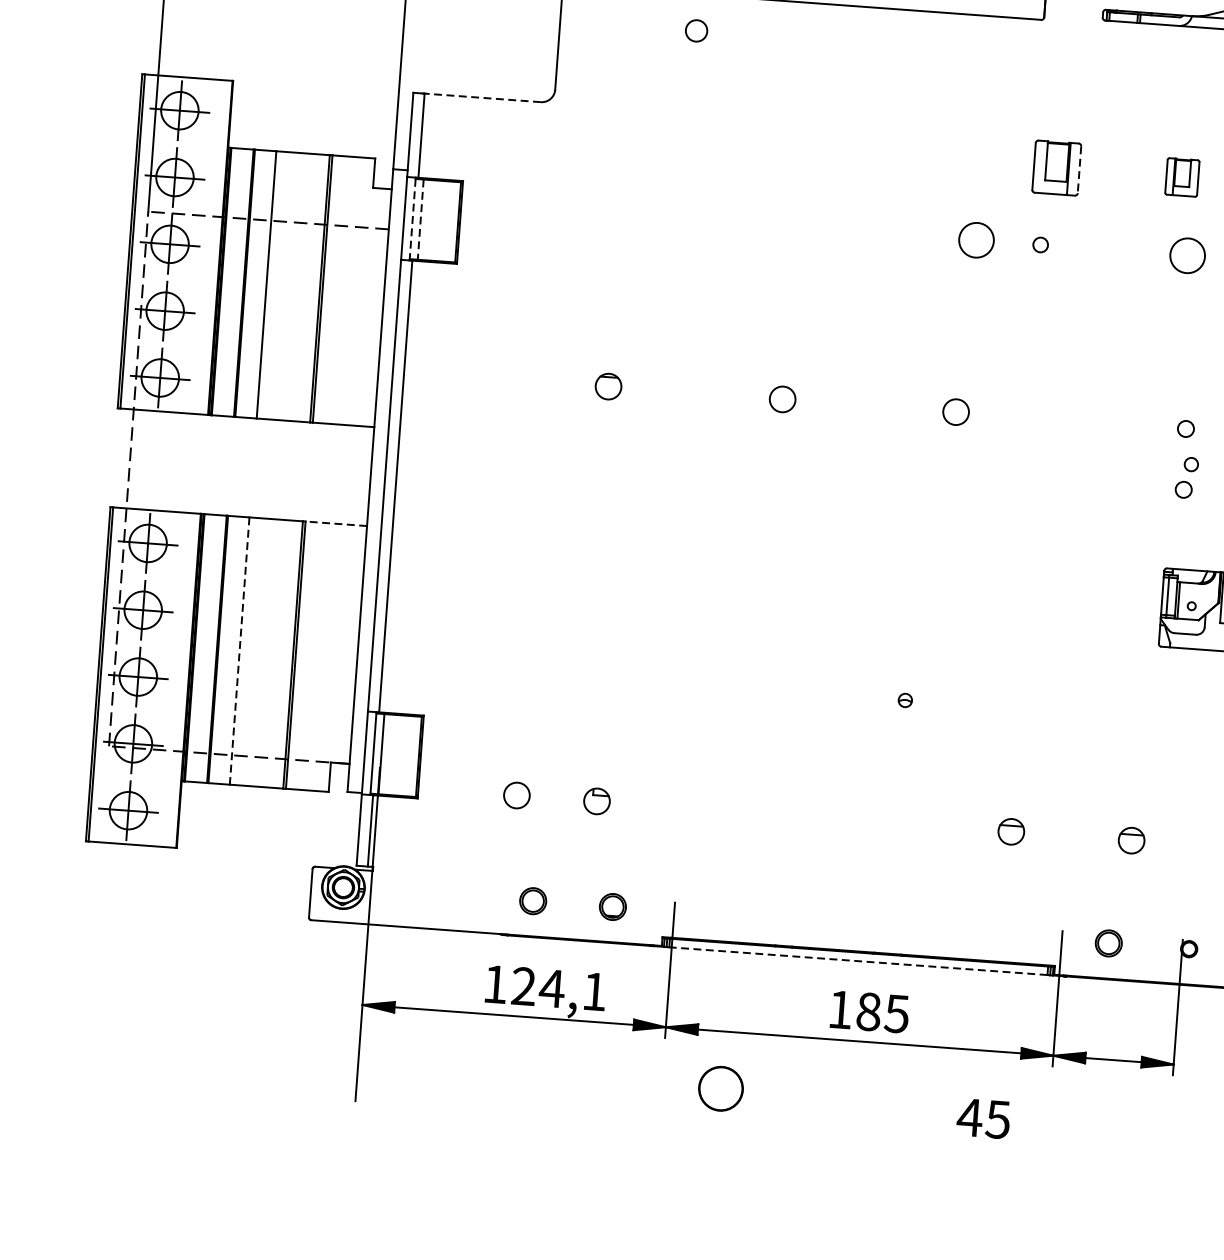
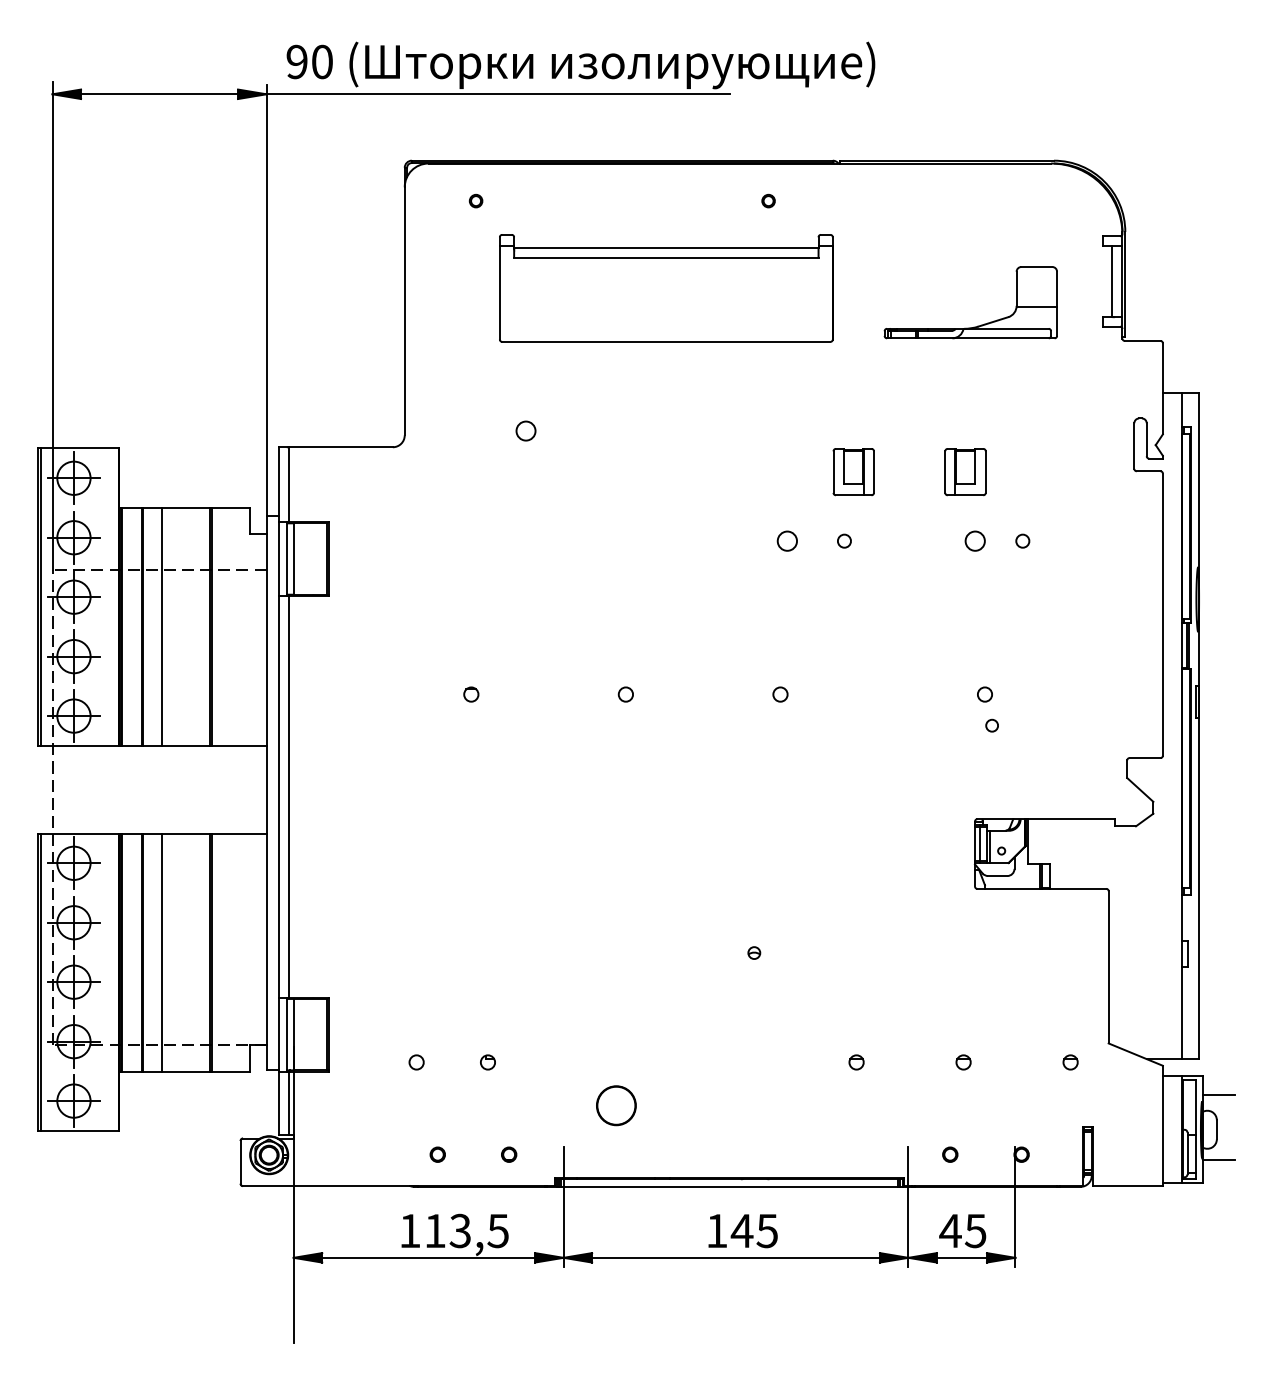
circle: (696, 30) -> (525, 430), moved
line: (483, 98) -> (341, 447), dashed -> solid
line: (1078, 170) -> (873, 472), dashed -> solid
part: (1182, 177) -> (965, 472), size x1.43
line: (413, 219) -> (287, 559), dashed -> solid
line: (421, 220) -> (294, 559), dashed -> solid
circle: (976, 239) -> (787, 540), size x0.62
circle: (1186, 254) -> (974, 540), size x0.62
circle: (608, 386) -> (471, 694), size x0.62
circle: (781, 399) -> (625, 694), size x0.62
circle: (956, 412) -> (780, 694), size x0.62
circle: (1183, 489) -> (986, 748), removed
line: (335, 523) -> (238, 833), dashed -> solid
line: (239, 650) -> (161, 952), dashed -> solid
circle: (516, 795) -> (416, 1062), size x0.62
part: (596, 801) -> (487, 1062), size x0.62
part: (1011, 831) -> (856, 1062), size x0.62
part: (1131, 840) -> (963, 1062), size x0.62
circle: (532, 900) -> (437, 1154), size x0.62
circle: (613, 906) -> (509, 1154), size x0.62
circle: (1109, 943) -> (950, 1154), size x0.62
line: (858, 960) -> (729, 1186), dashed -> solid
text: (558, 988) -> (466, 1230), 124,1 -> 113,5
text: (867, 1012) -> (741, 1231), 185 -> 145
circle: (721, 1088) -> (616, 1105), moved
text: (983, 1119) -> (962, 1231), moved

